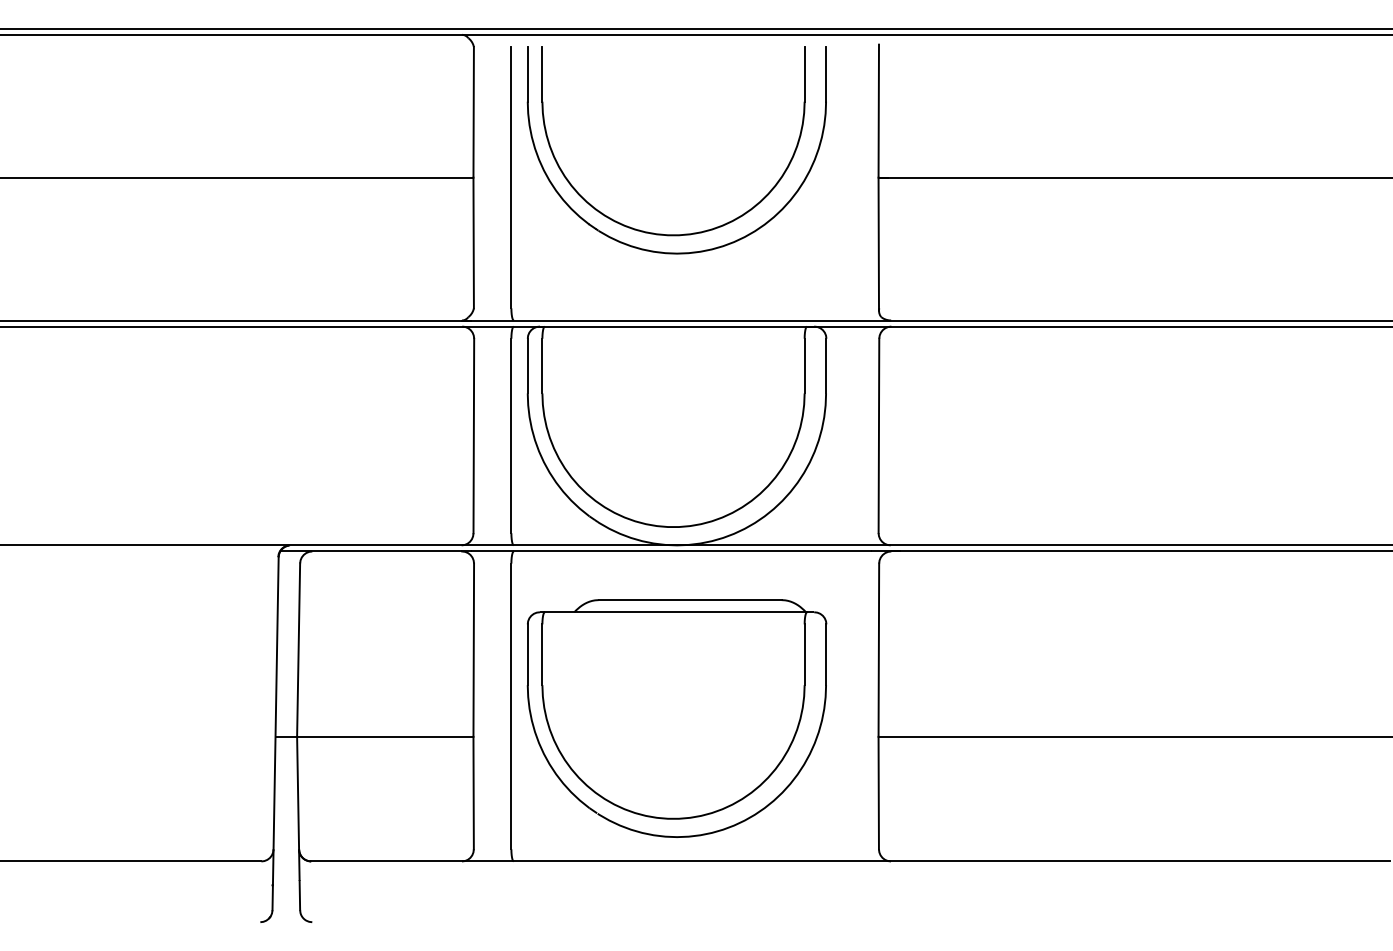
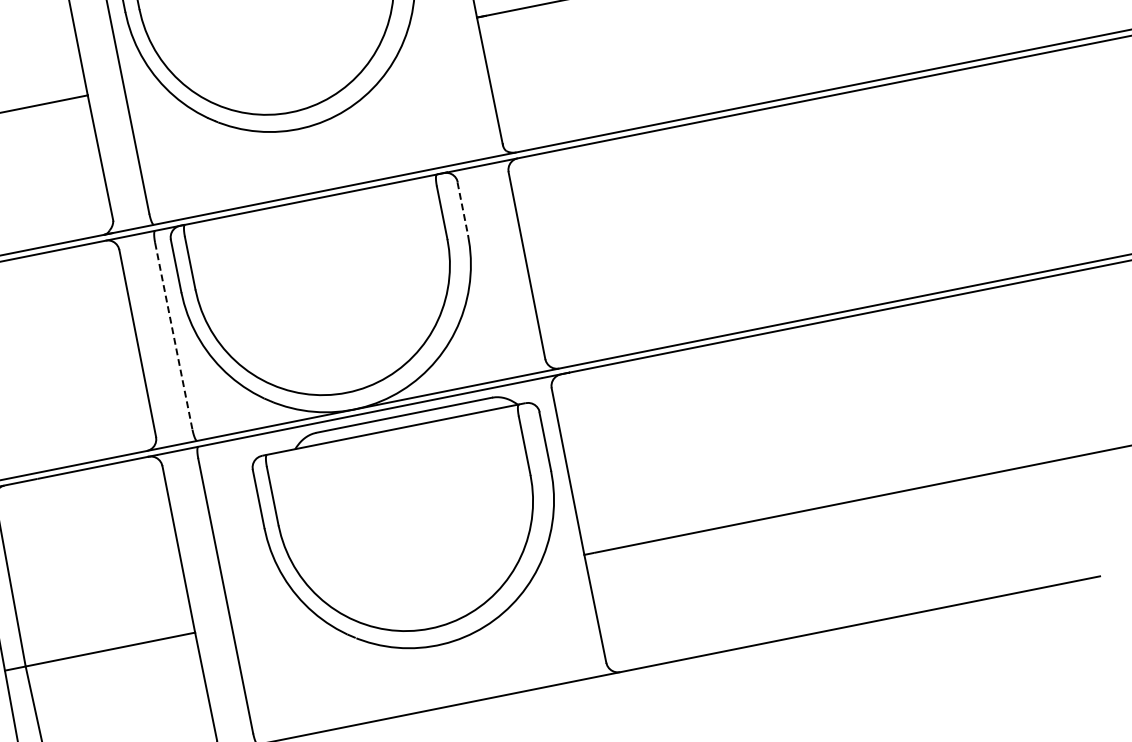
line: (826, 366) -> (463, 209), solid -> dashed
line: (511, 436) -> (174, 336), solid -> dashed
part: (676, 718) -> (413, 531), moved

